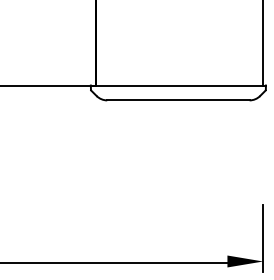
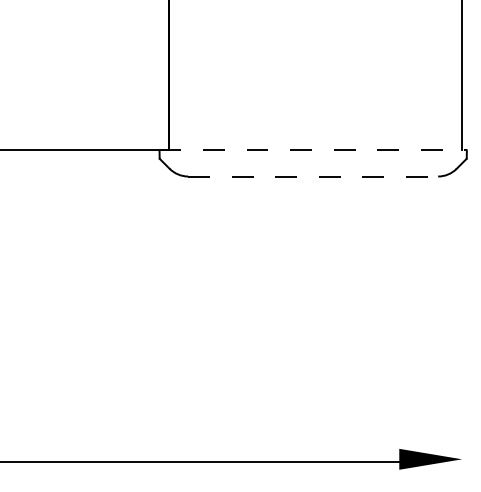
line: (178, 85) -> (313, 150), solid -> dashed
line: (178, 100) -> (313, 176), solid -> dashed
line: (263, 238) -> (462, 418), removed

